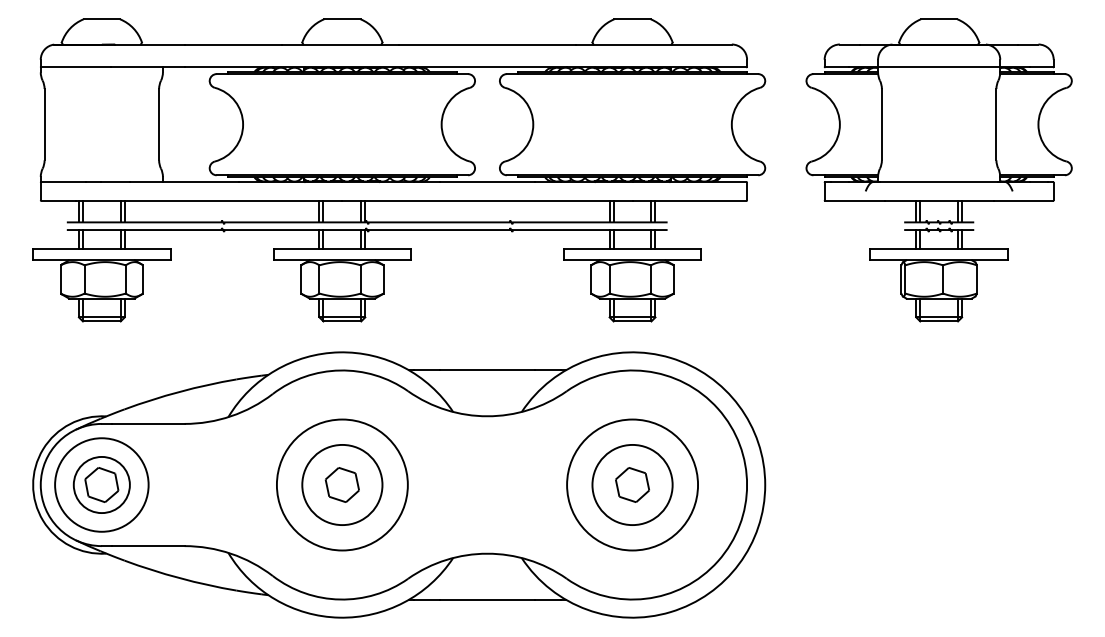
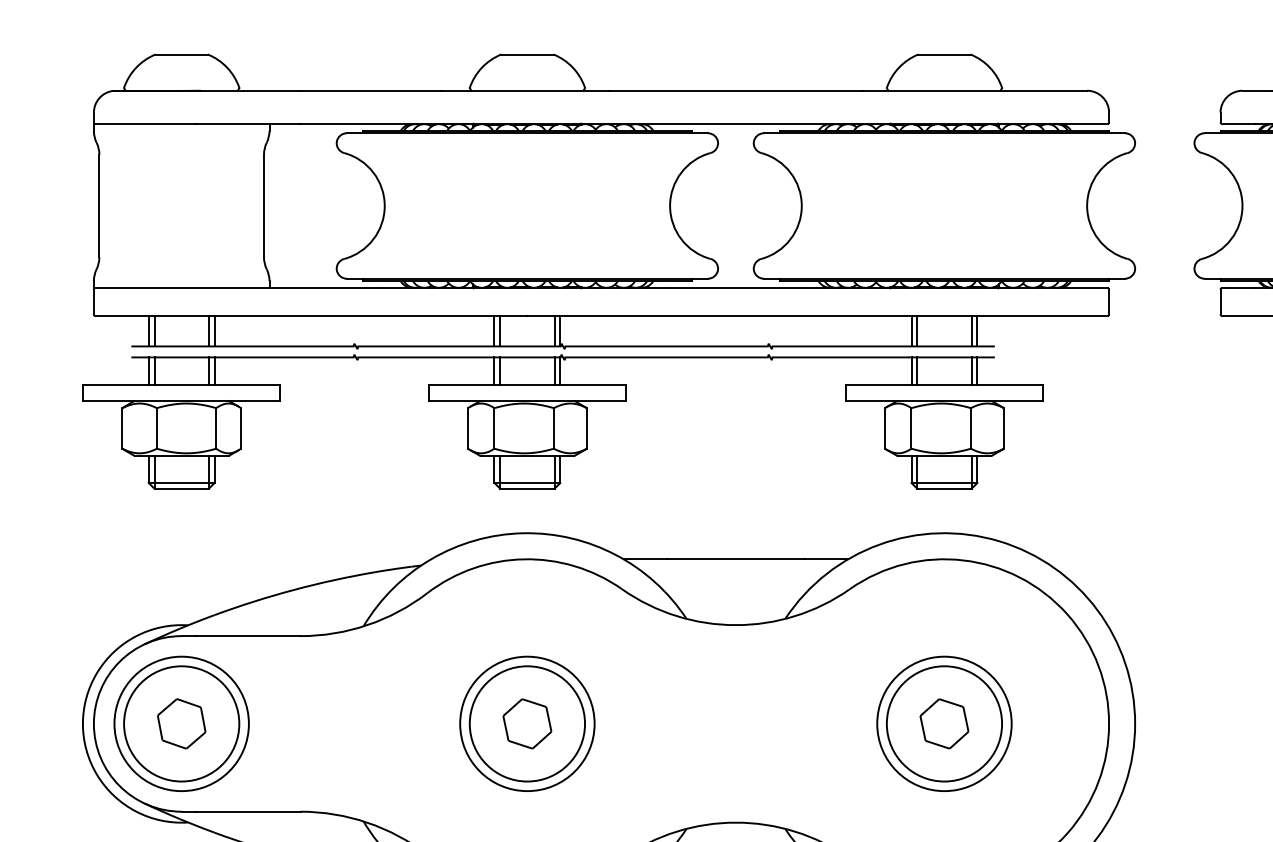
circle: (101, 484) -> (181, 723), size x1.43
circle: (342, 484) -> (527, 723), size x0.71
circle: (632, 484) -> (944, 723), size x0.71

